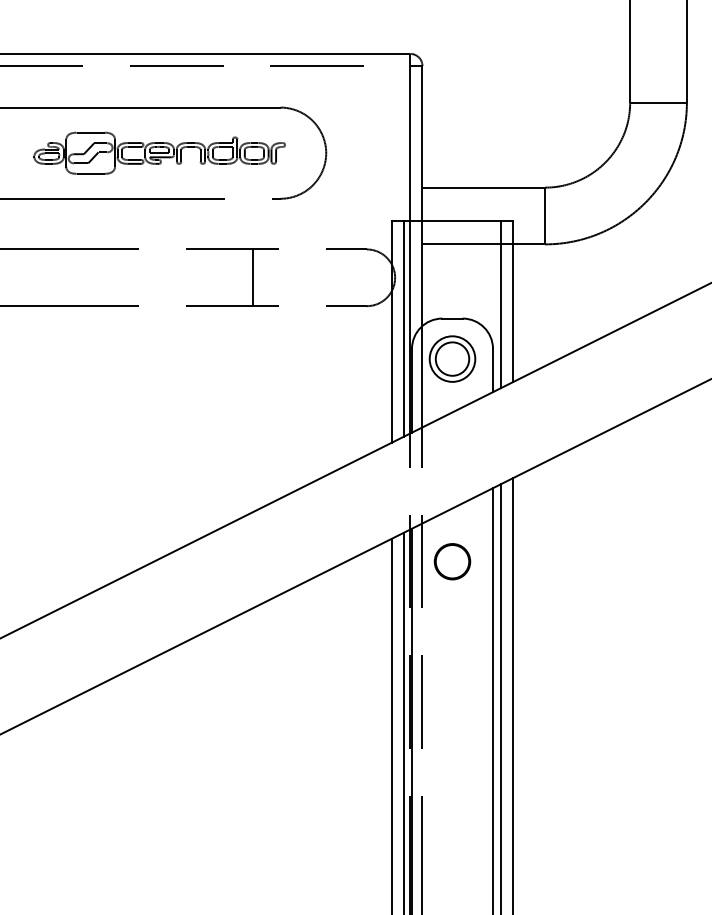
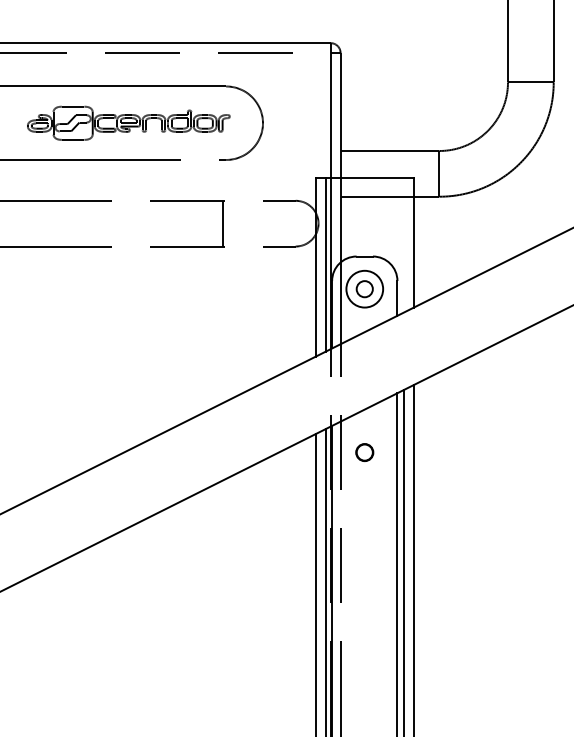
line: (253, 277) -> (222, 223), moved
line: (501, 304) -> (404, 245), removed
circle: (452, 358) -> (364, 288), size x0.6
part: (452, 561) -> (364, 452), size x0.6

